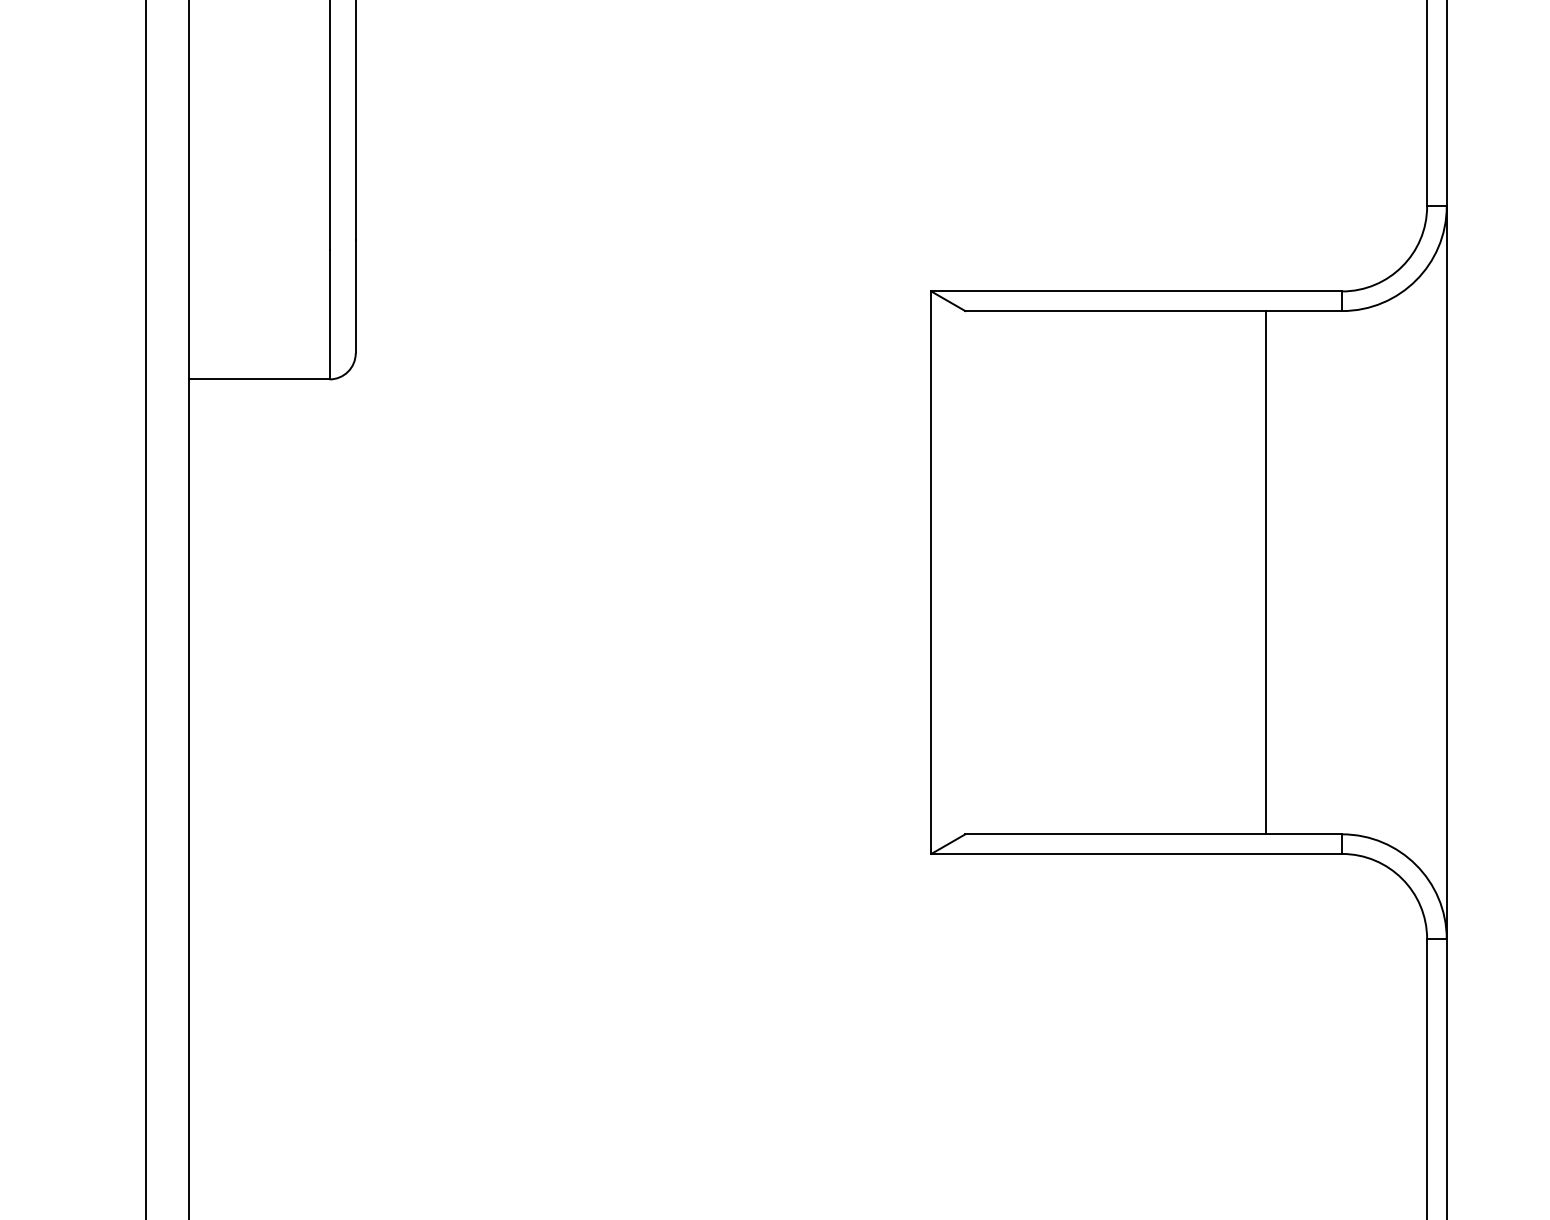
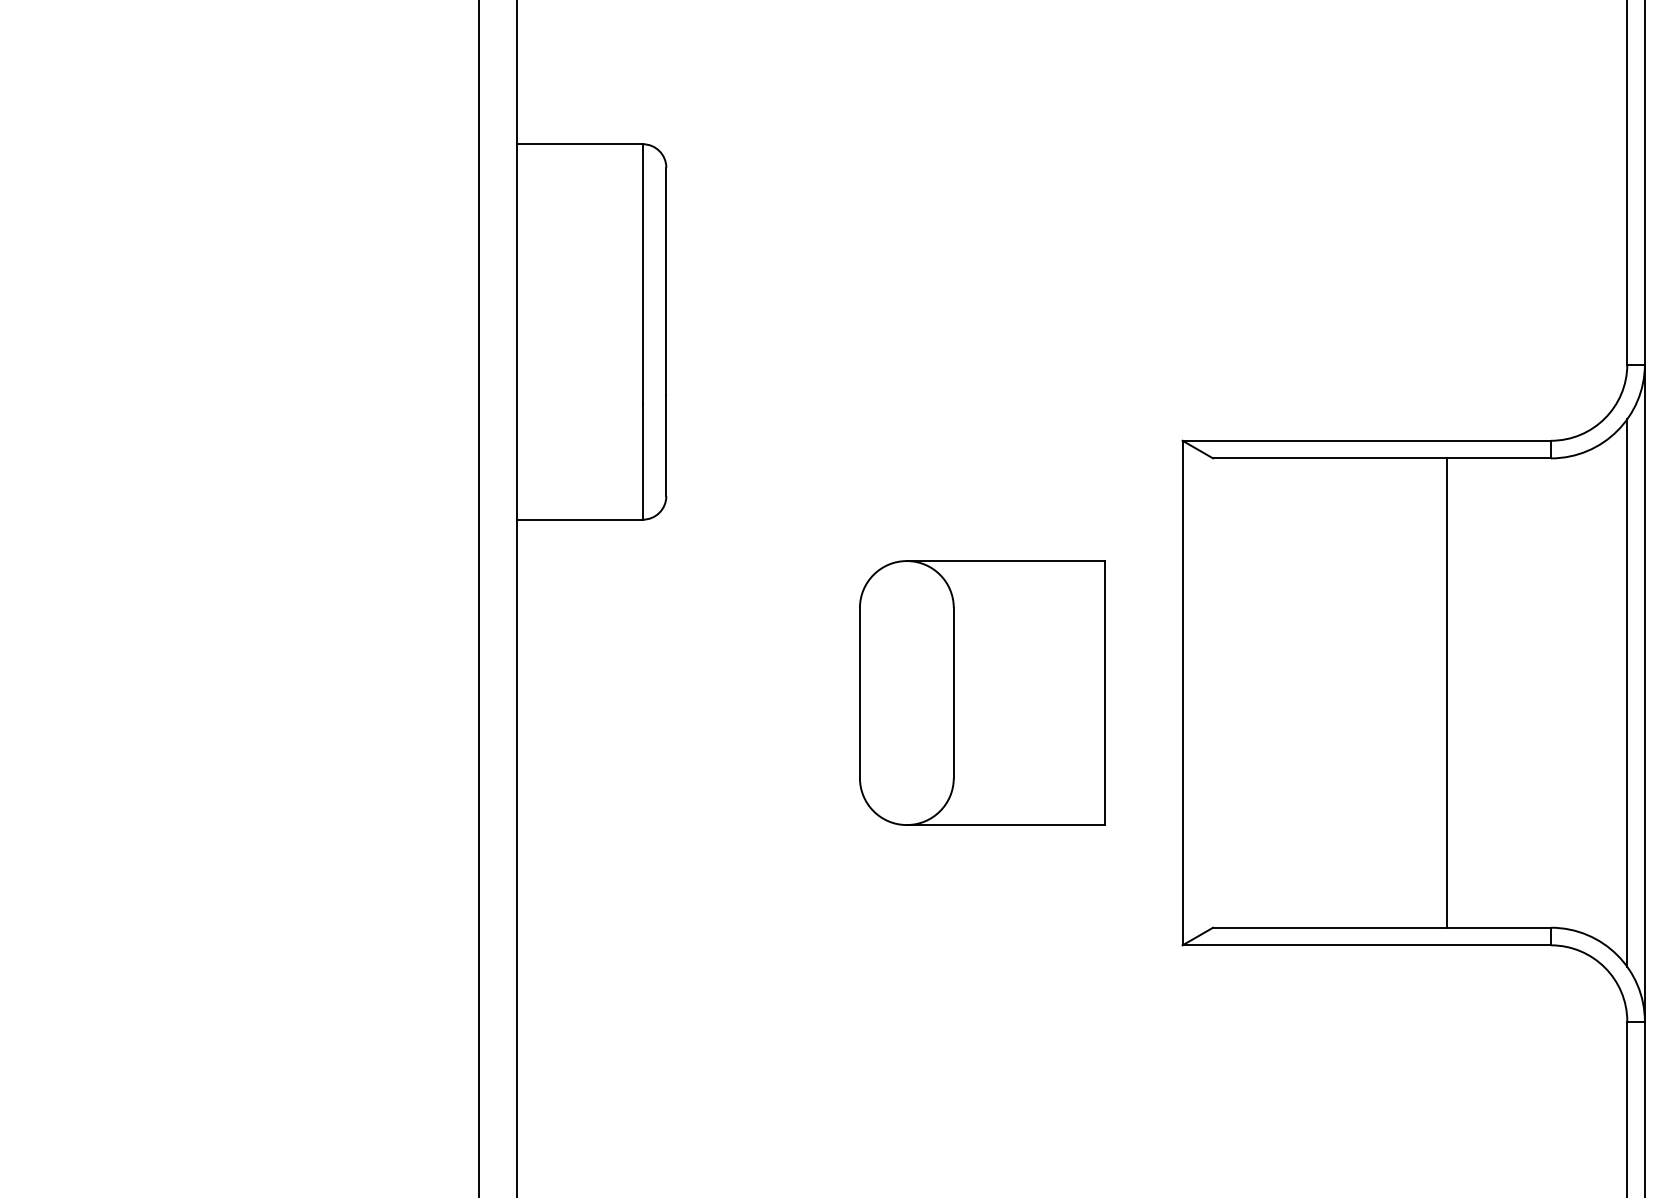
part: (708, 572) -> (982, 692), added
line: (1265, 572) -> (1446, 692), moved
line: (1427, 572) -> (1627, 692), added

